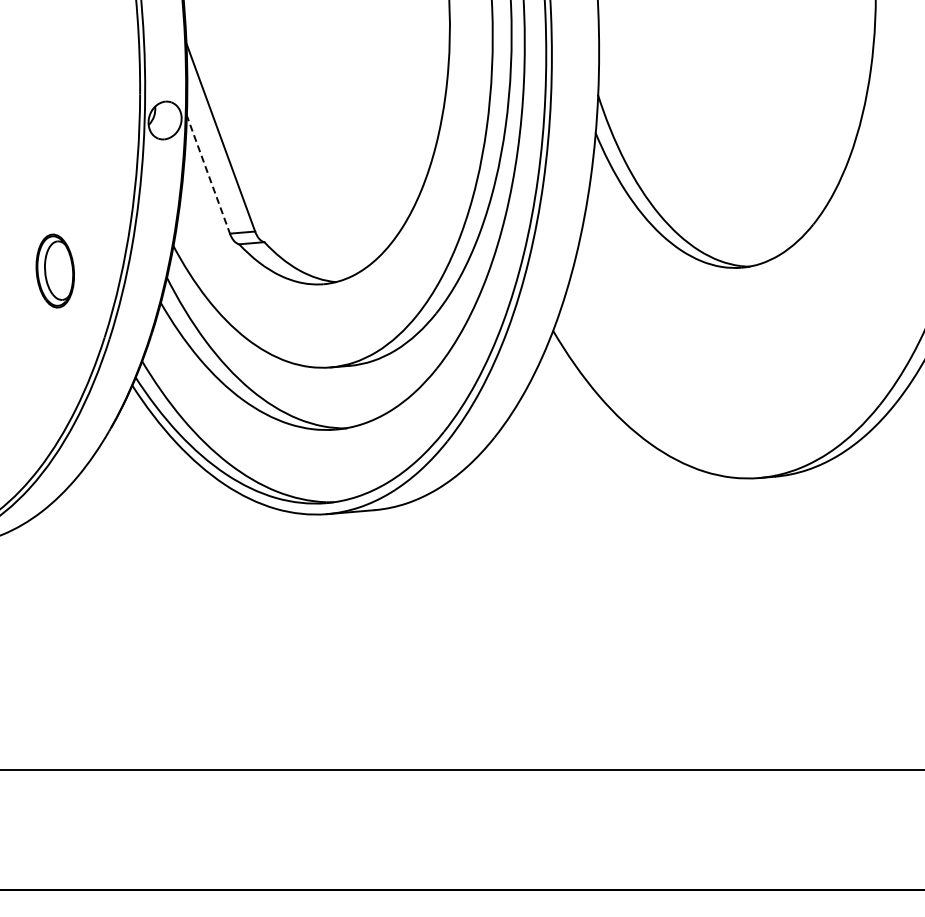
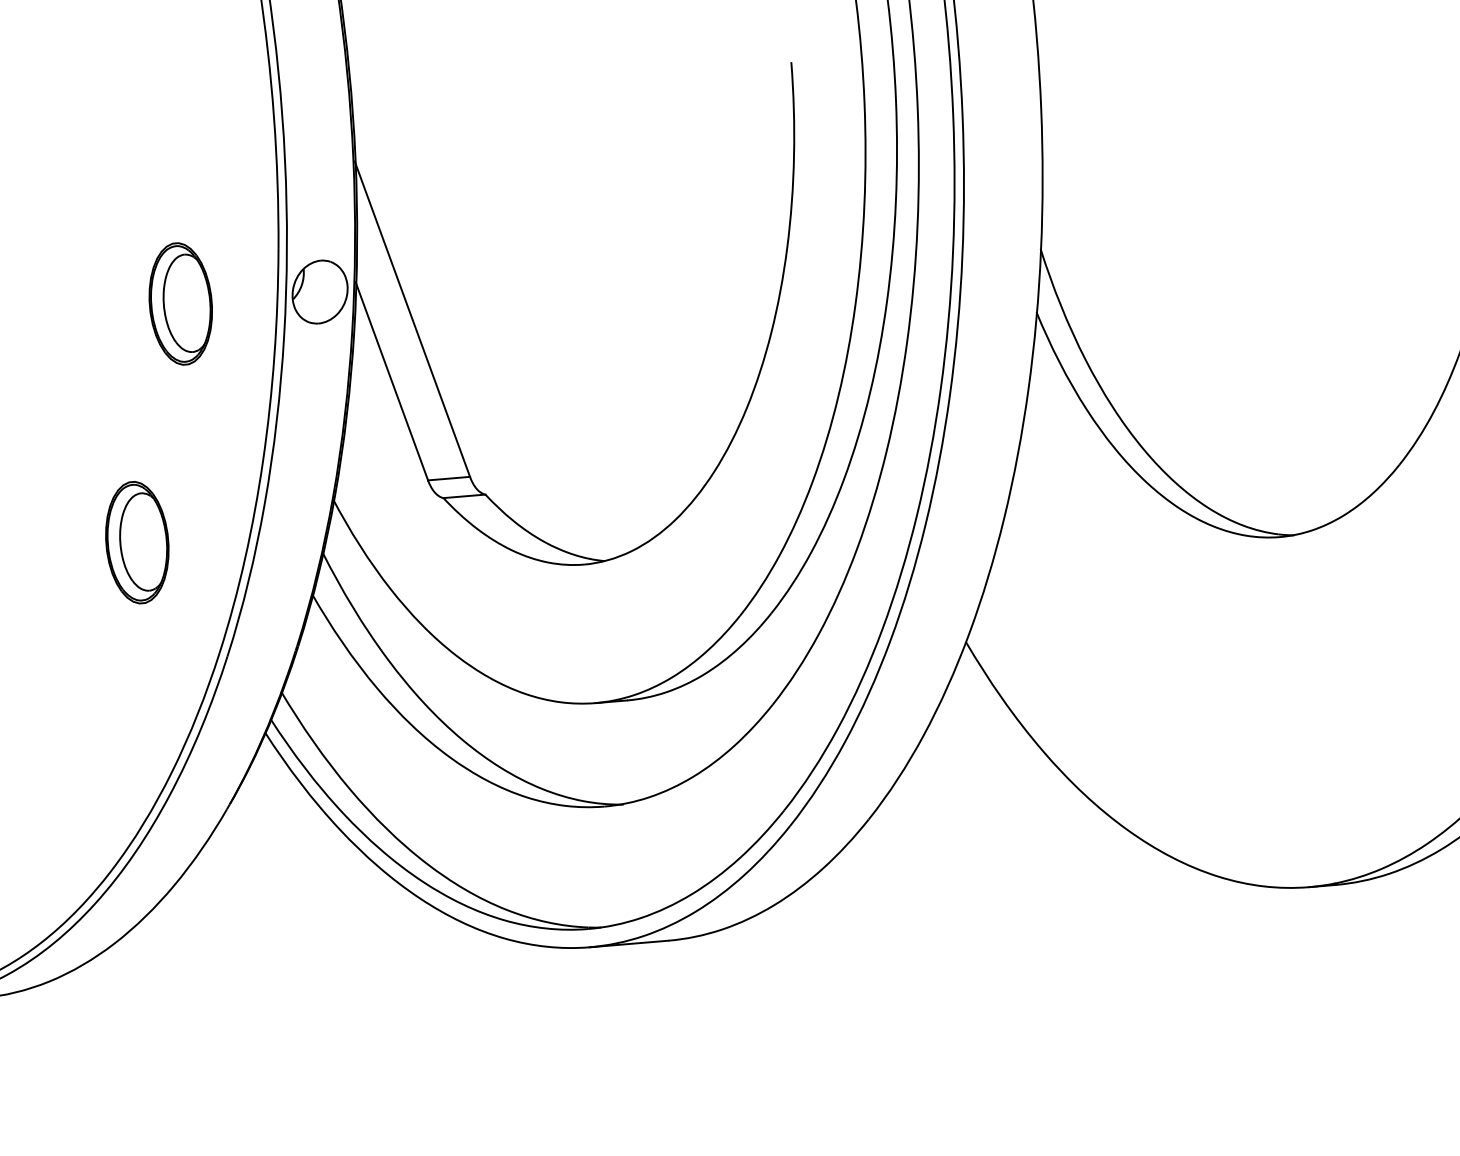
part: (81, 127) -> (180, 303), added
line: (208, 174) -> (392, 381), dashed -> solid

